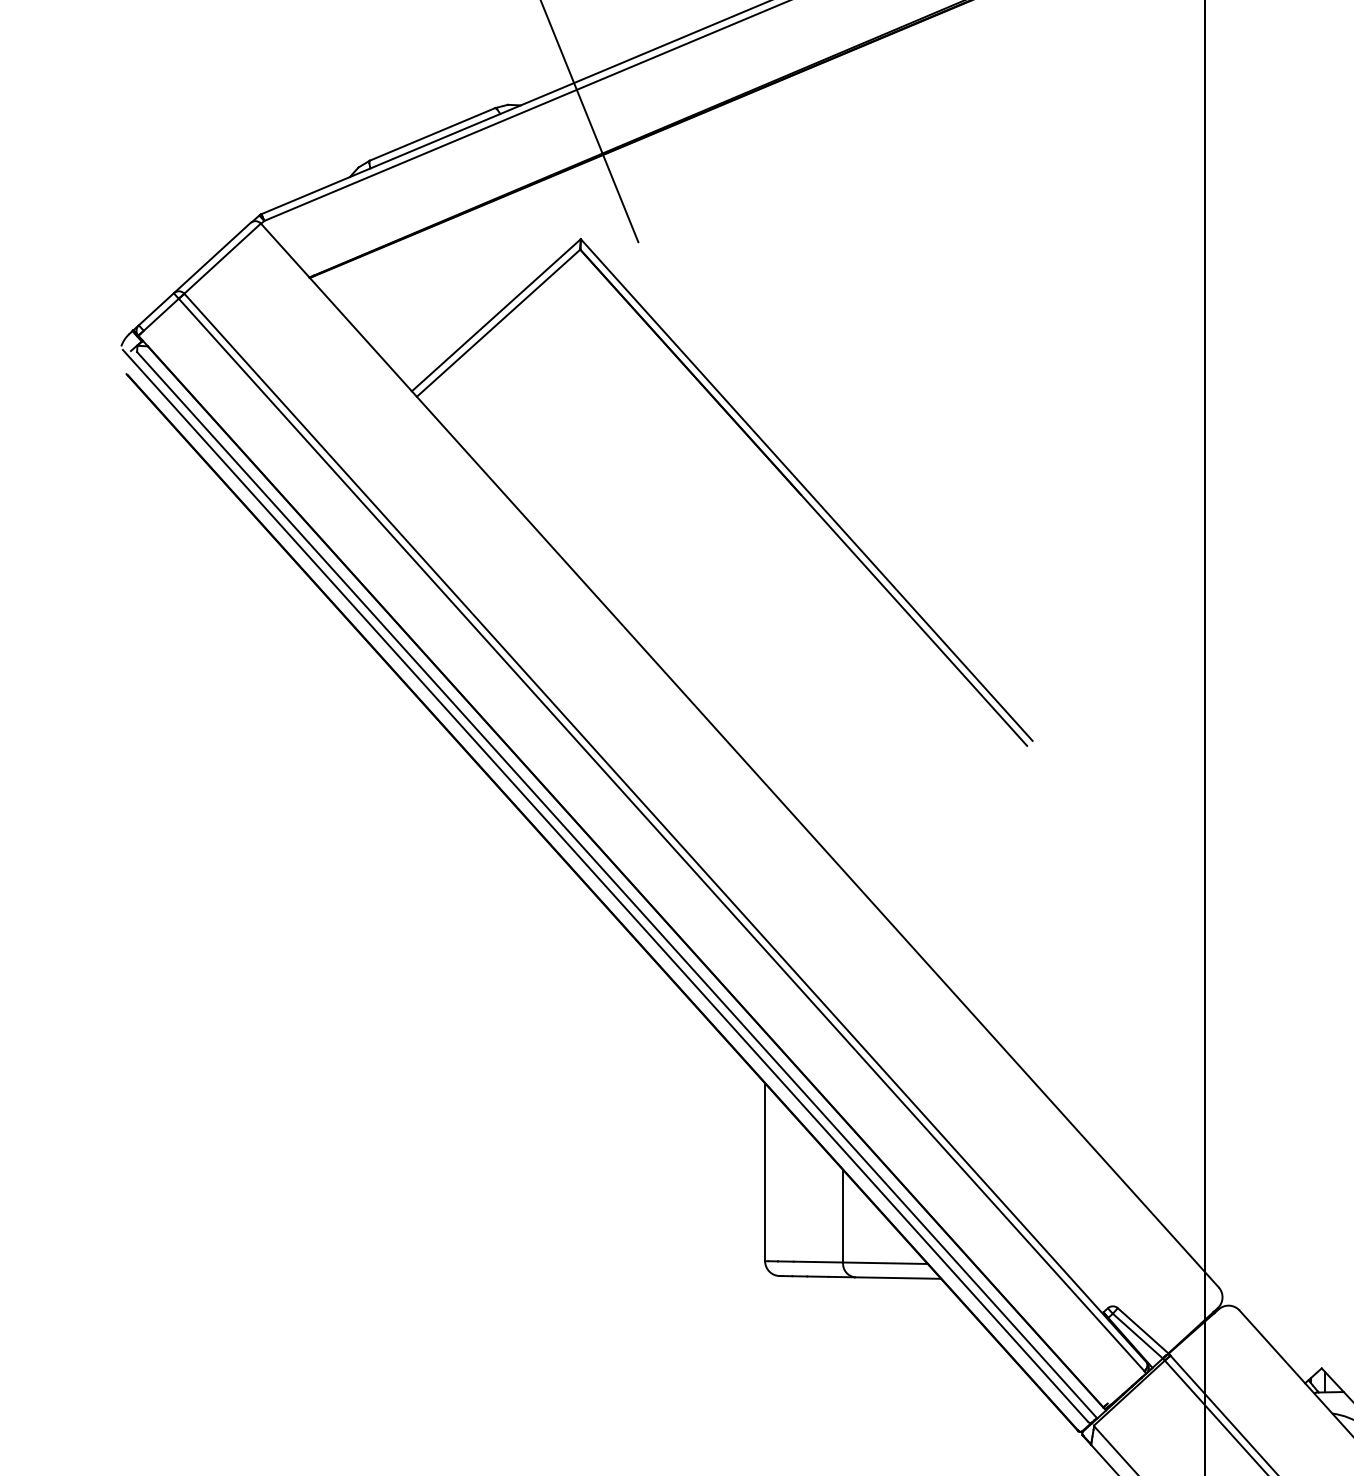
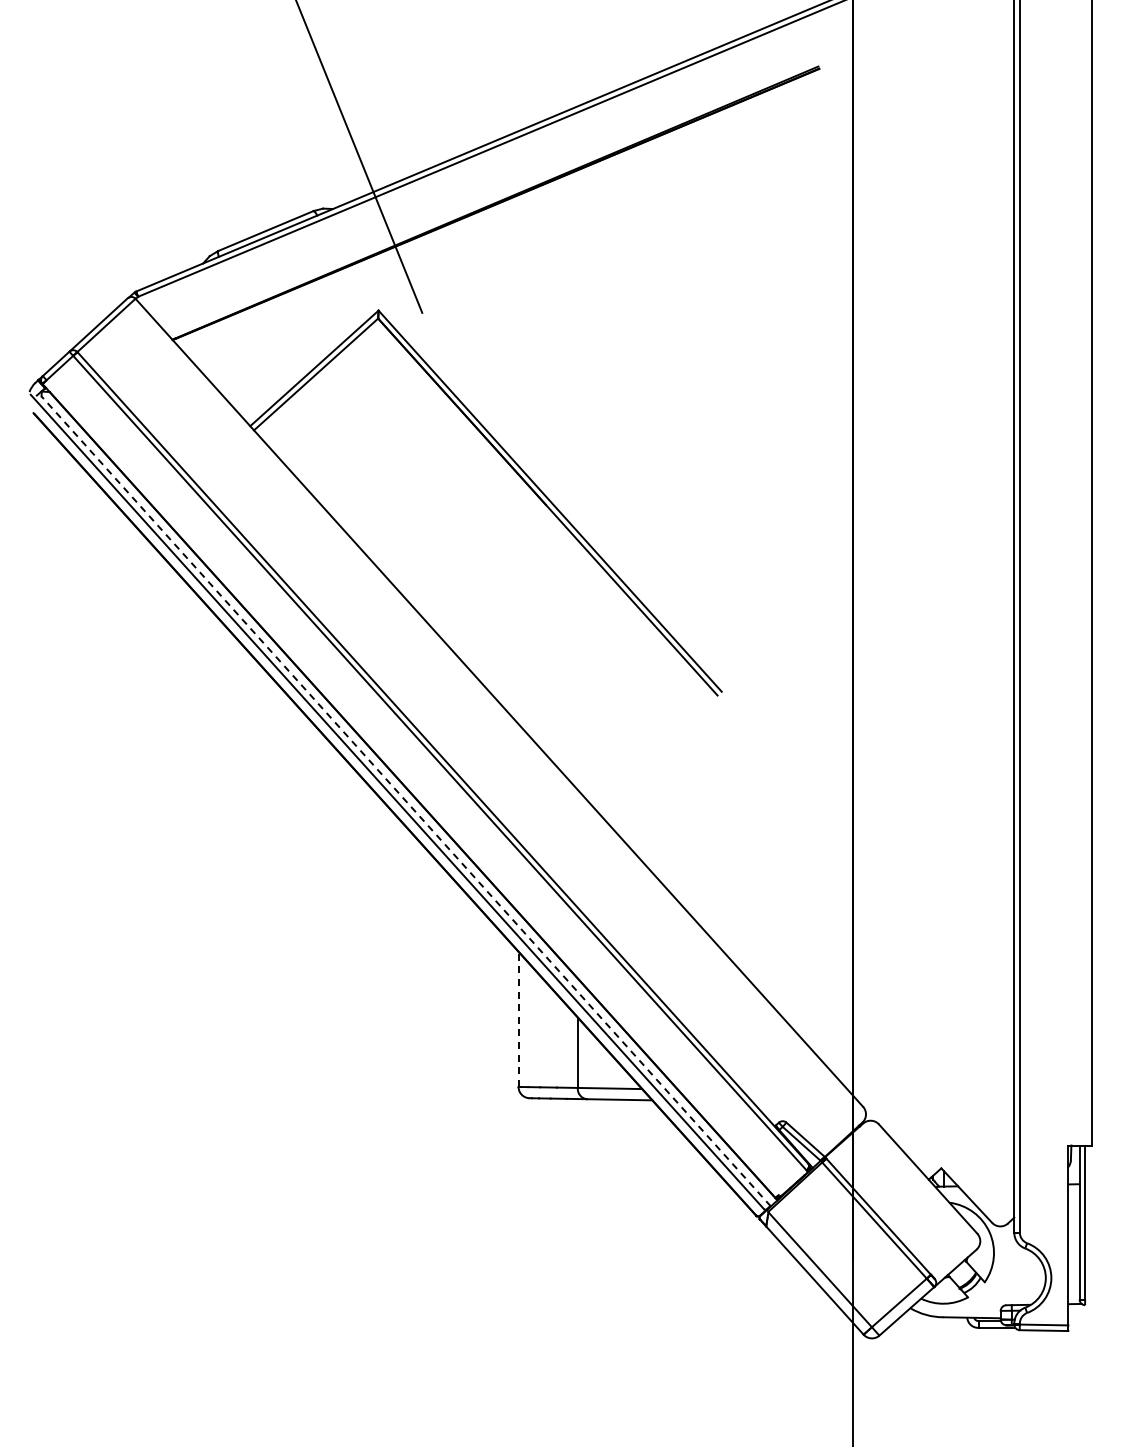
line: (616, 885) -> (405, 801), solid -> dashed
line: (765, 1172) -> (518, 1019), solid -> dashed

